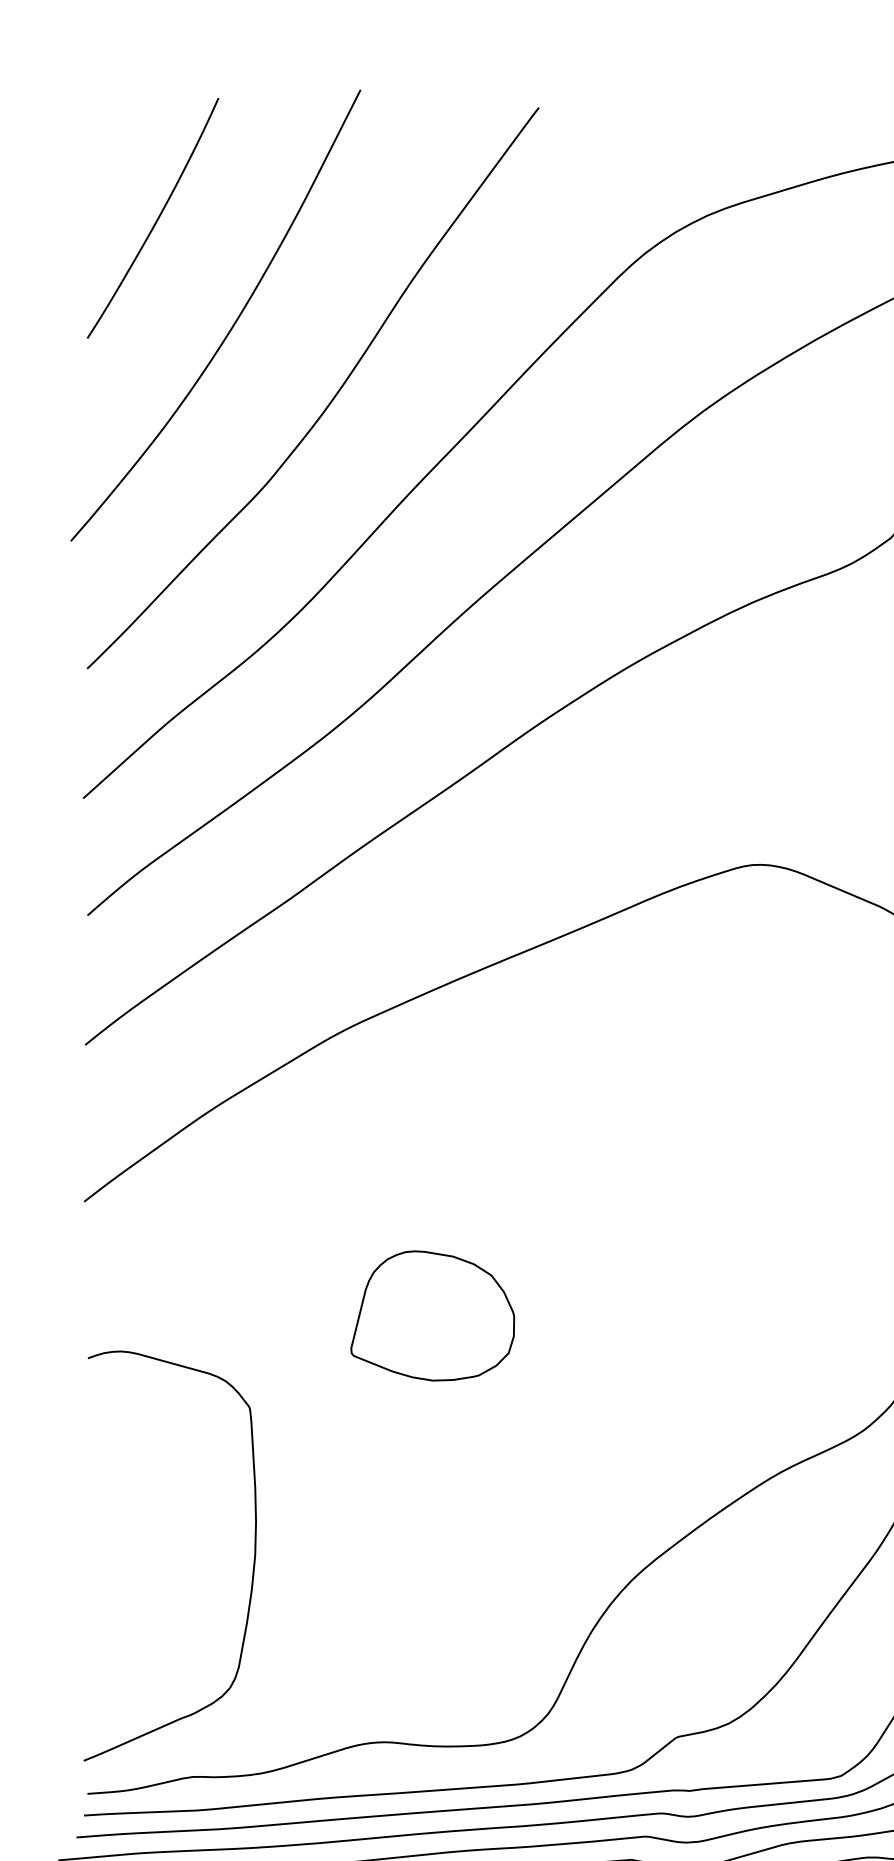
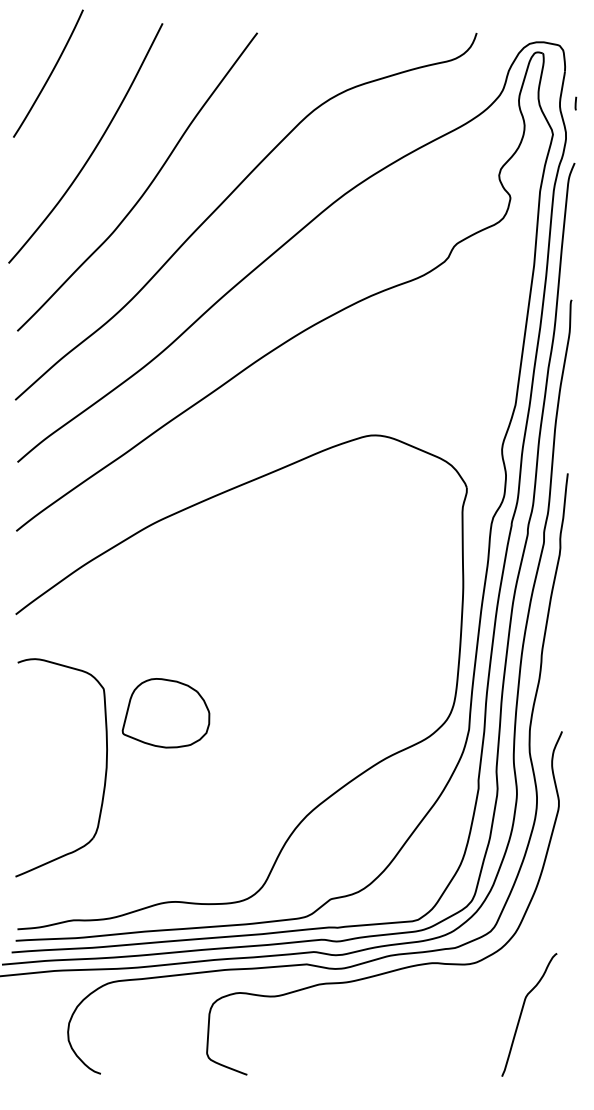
curve: (155, 219) -> (49, 74), moved
part: (431, 1316) -> (165, 713), moved
part: (251, 1572) -> (104, 776), moved

